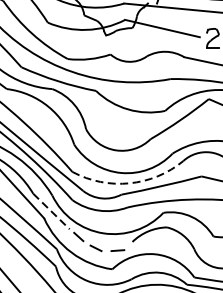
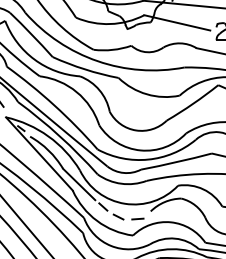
arc: (129, 183) -> (148, 159), dashed -> solid
line: (51, 211) -> (79, 184), dashed -> solid

